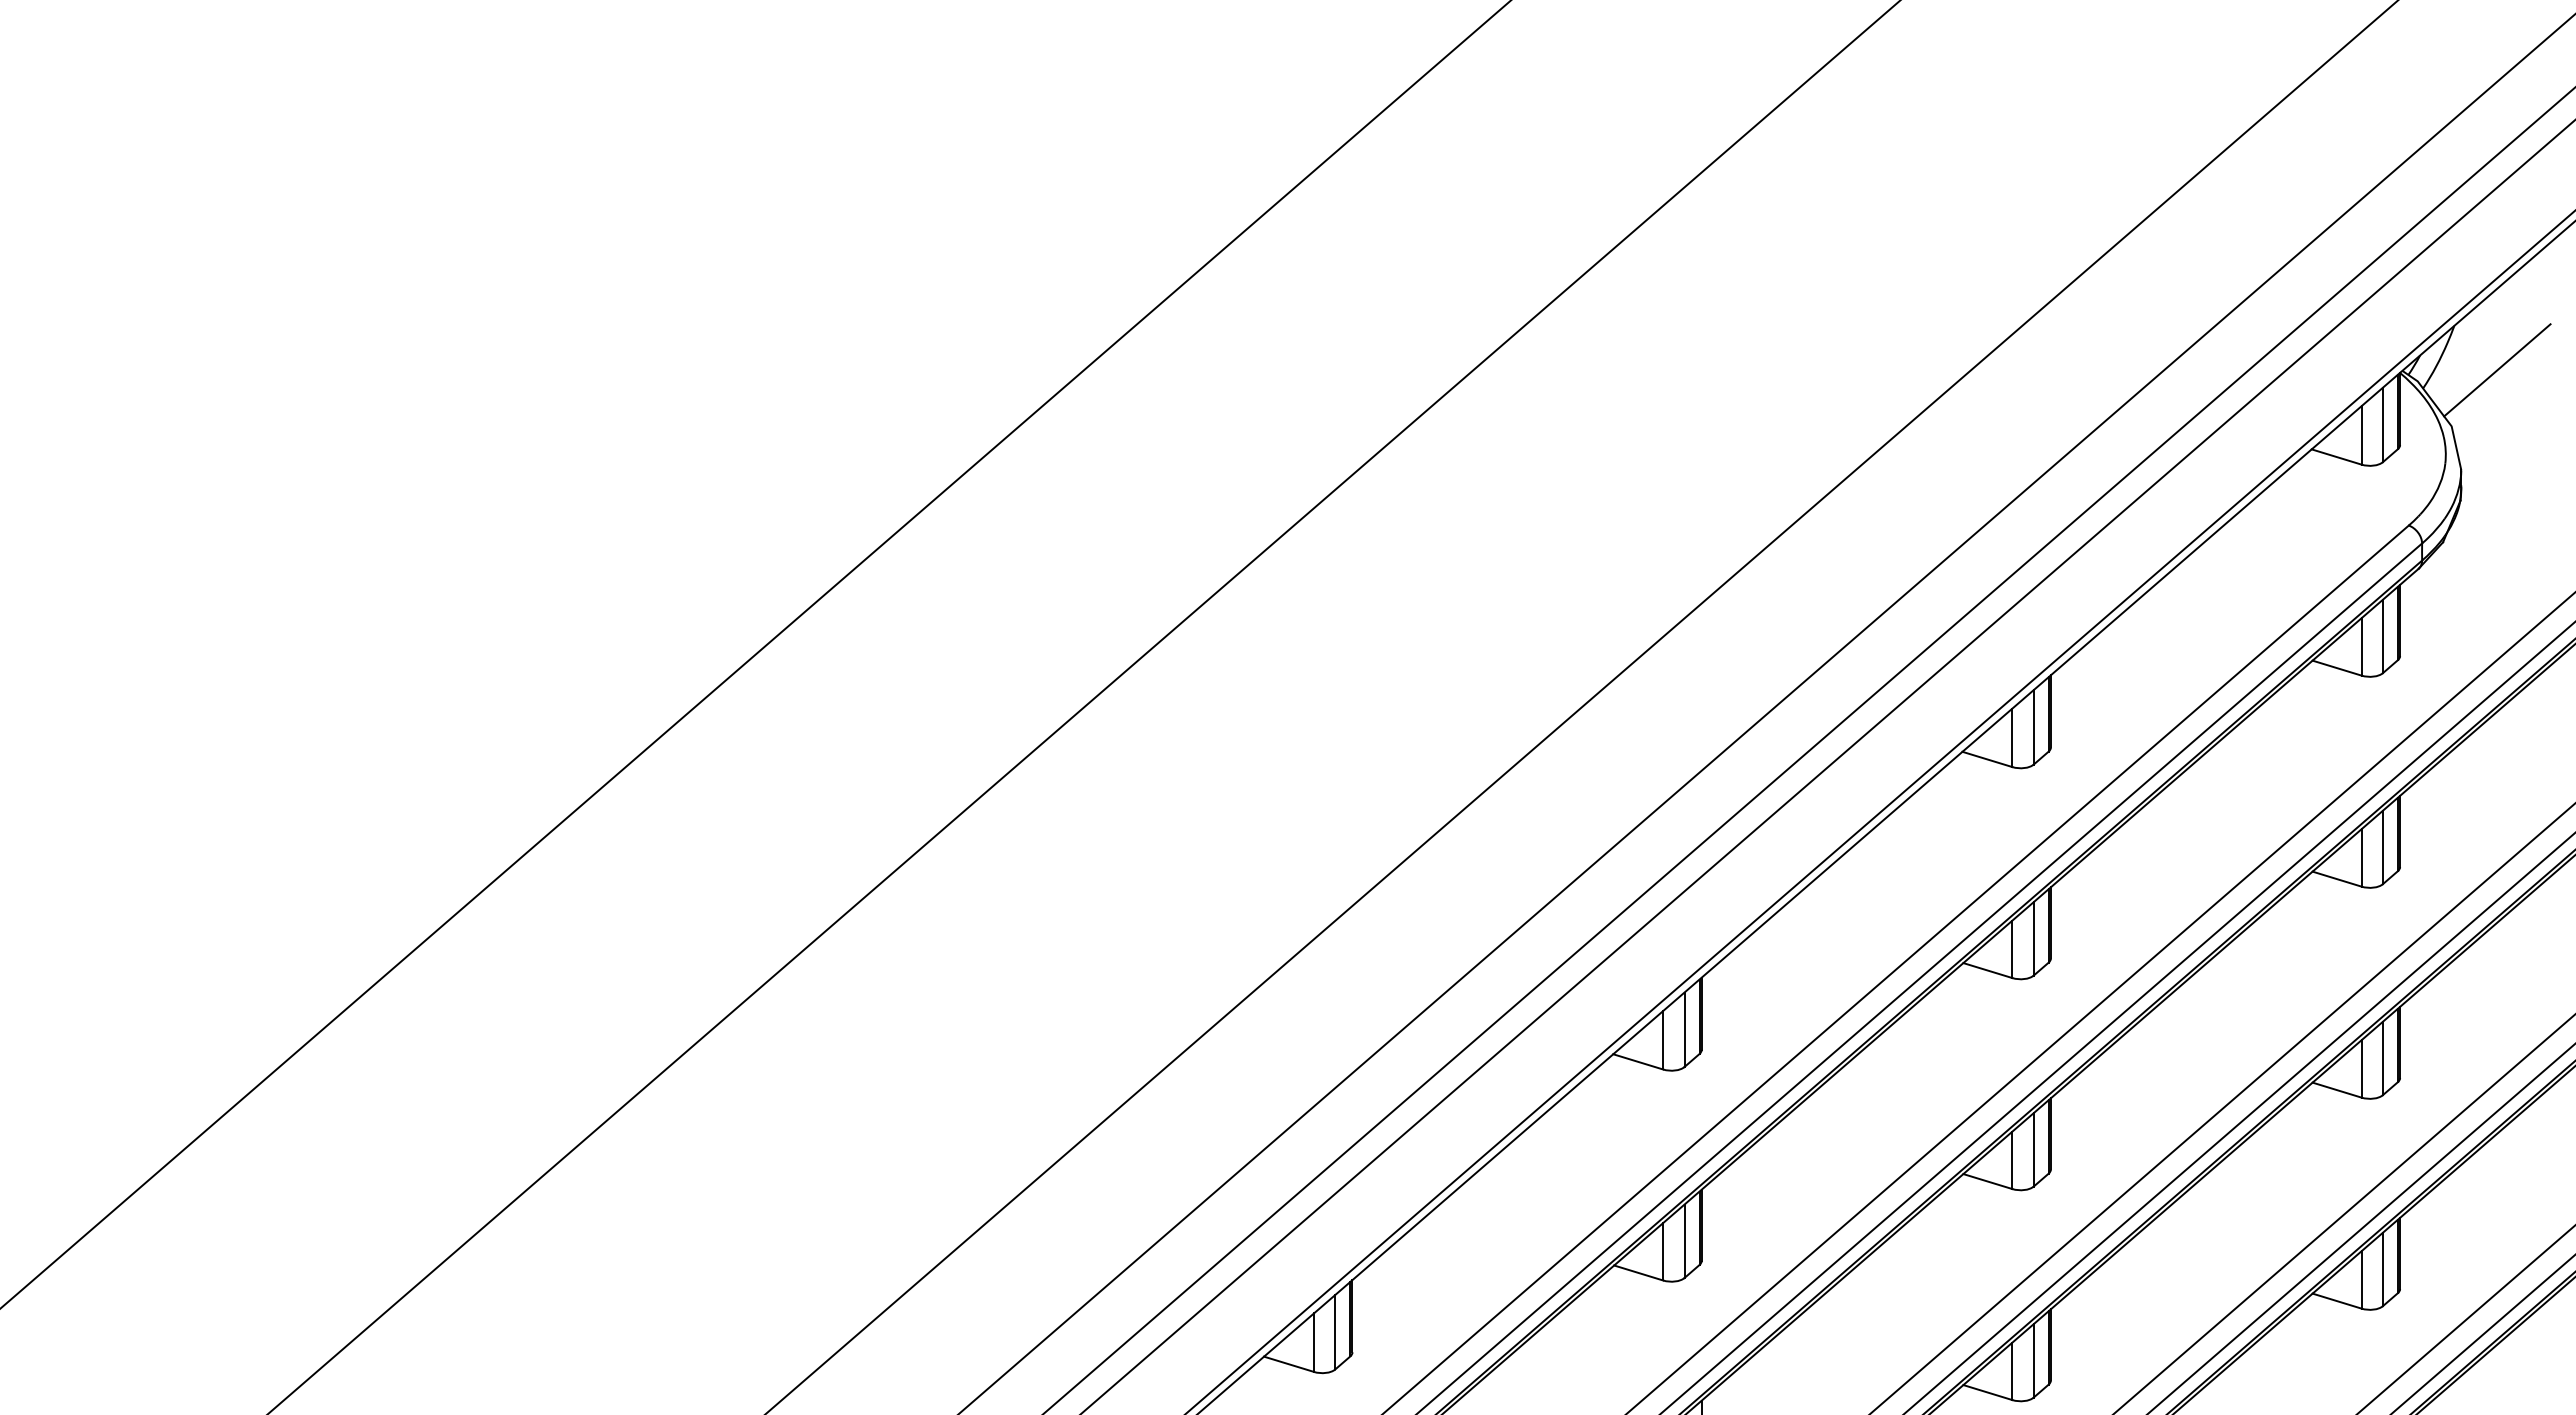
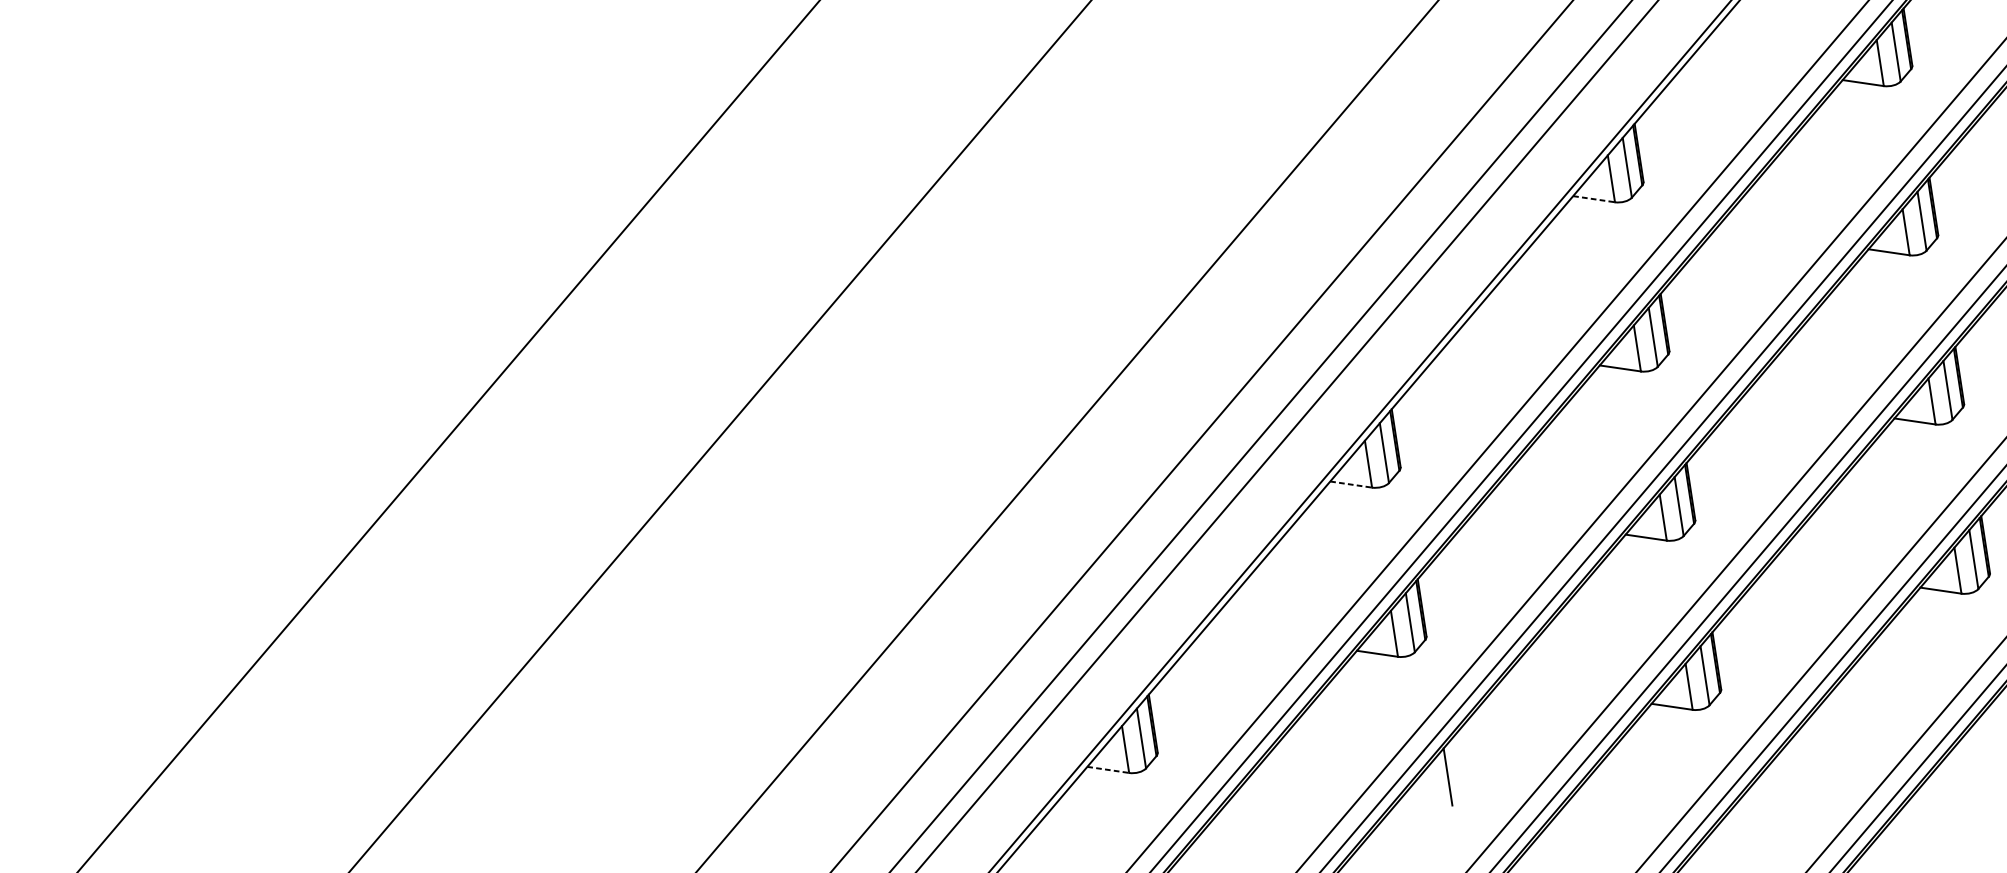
line: (1987, 759) -> (1594, 199), solid -> dashed
line: (1638, 1062) -> (1351, 485), solid -> dashed
line: (1289, 1364) -> (1108, 770), solid -> dashed

